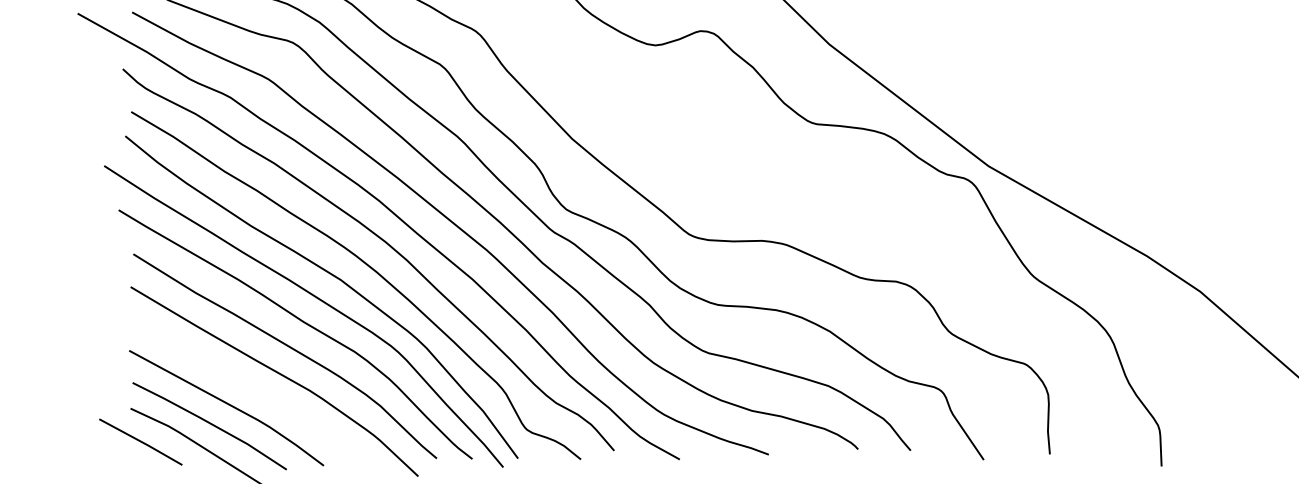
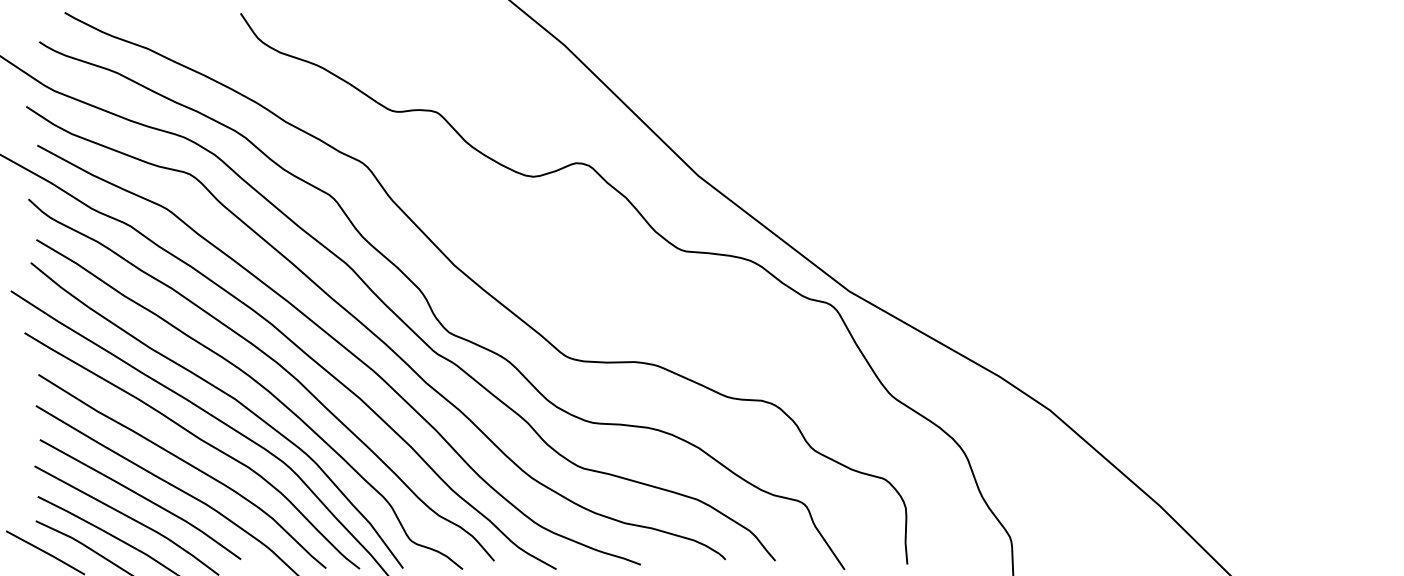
line: (242, 383) -> (141, 497), added

